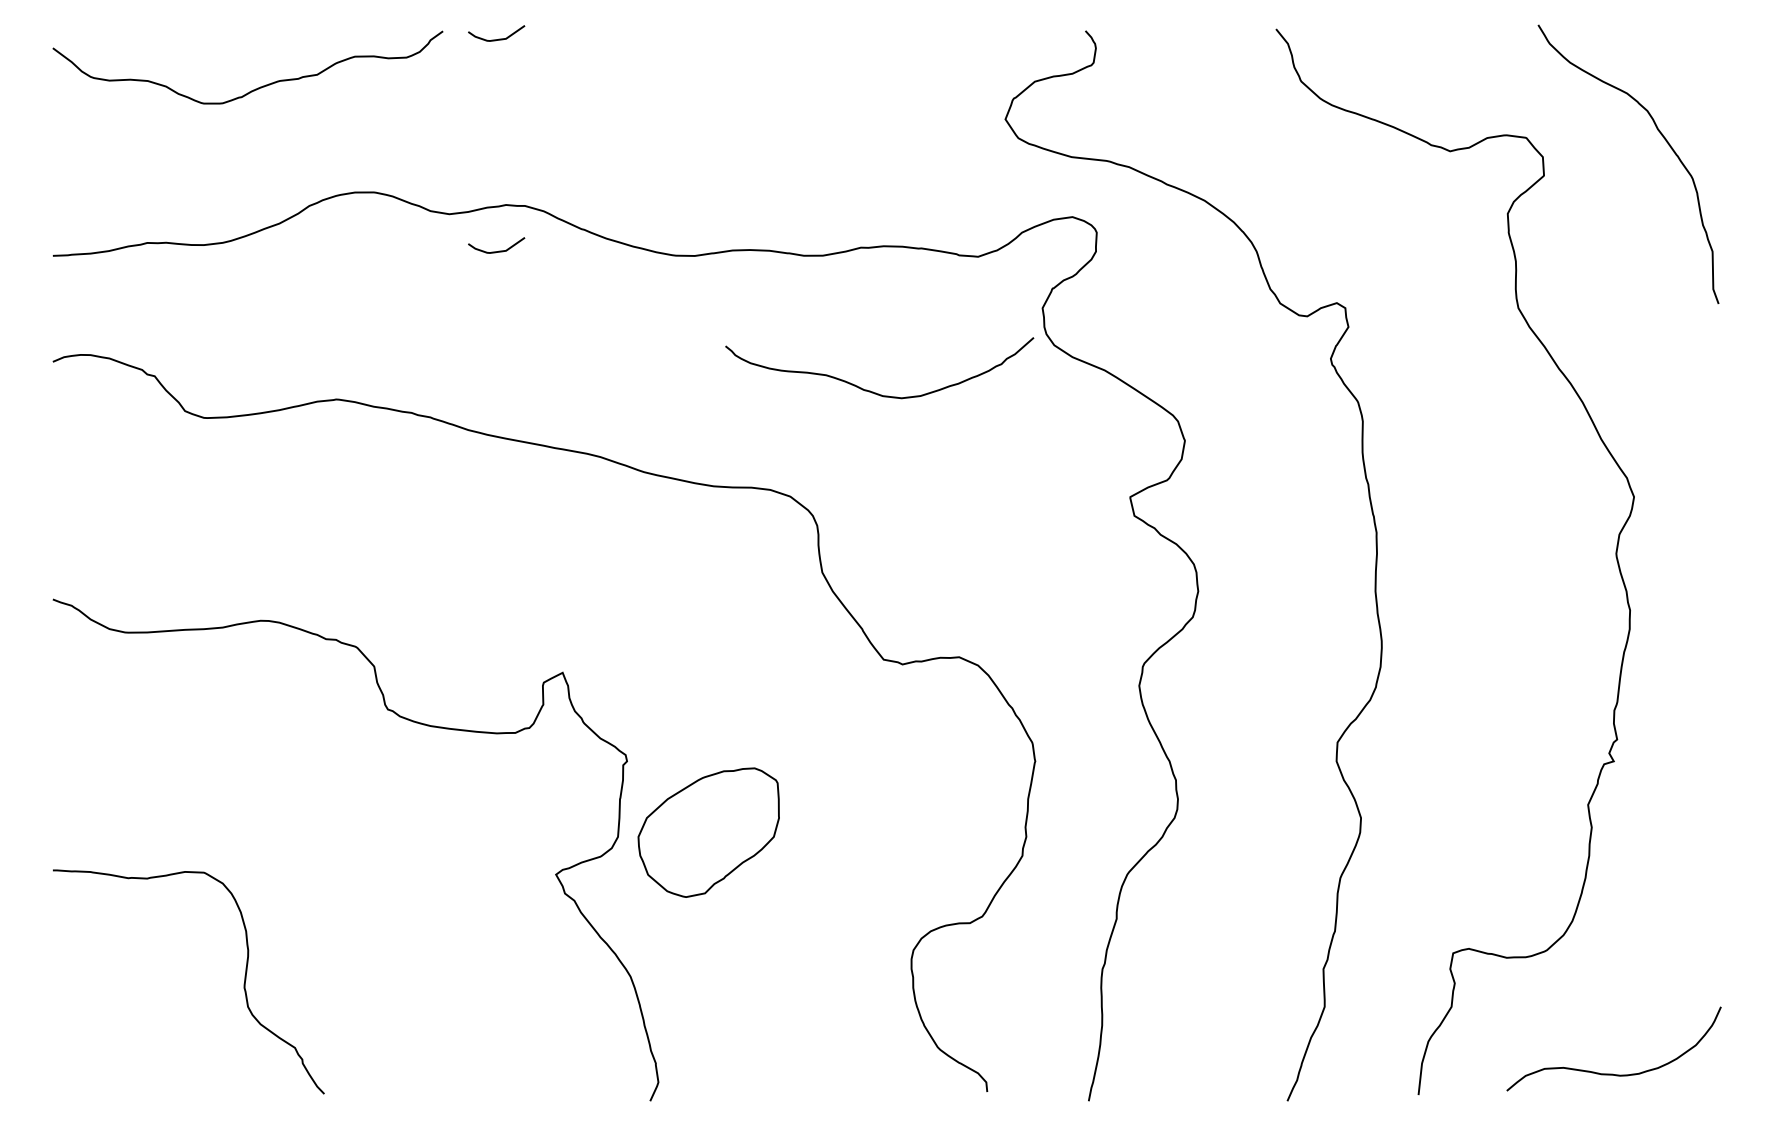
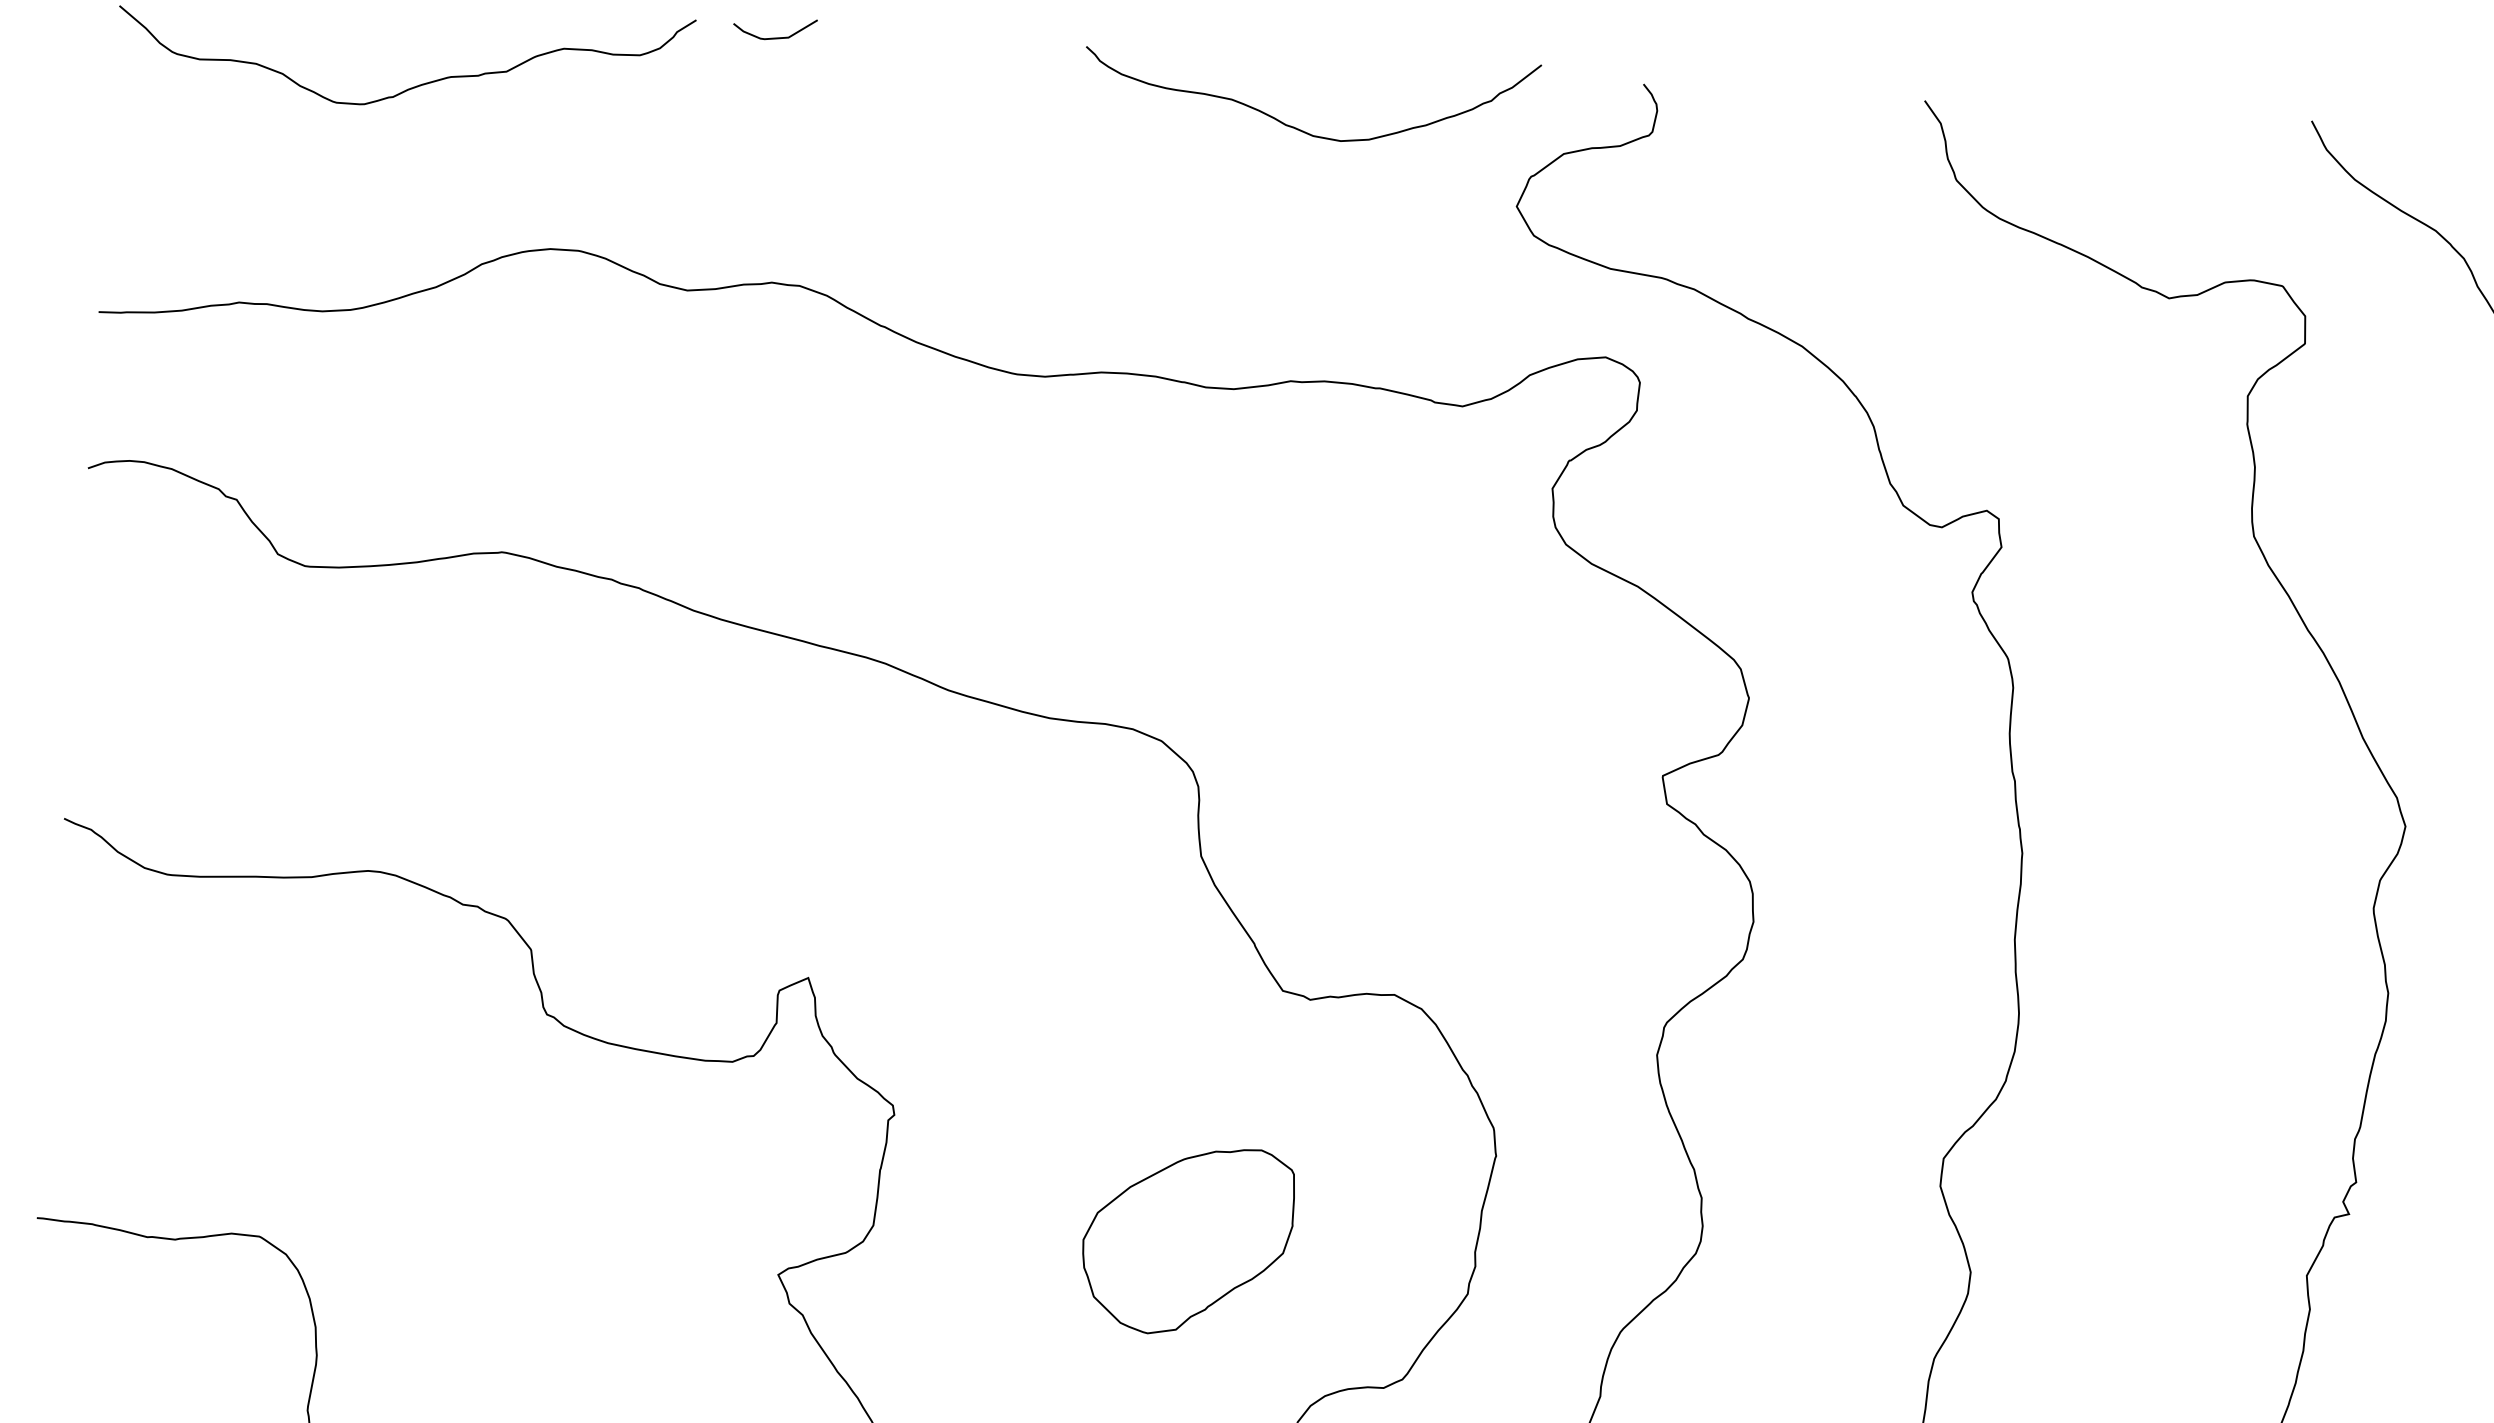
curve: (498, 250) -> (756, 348), removed
curve: (870, 390) -> (1295, 126), moved
part: (708, 832) -> (1187, 1240), moved

